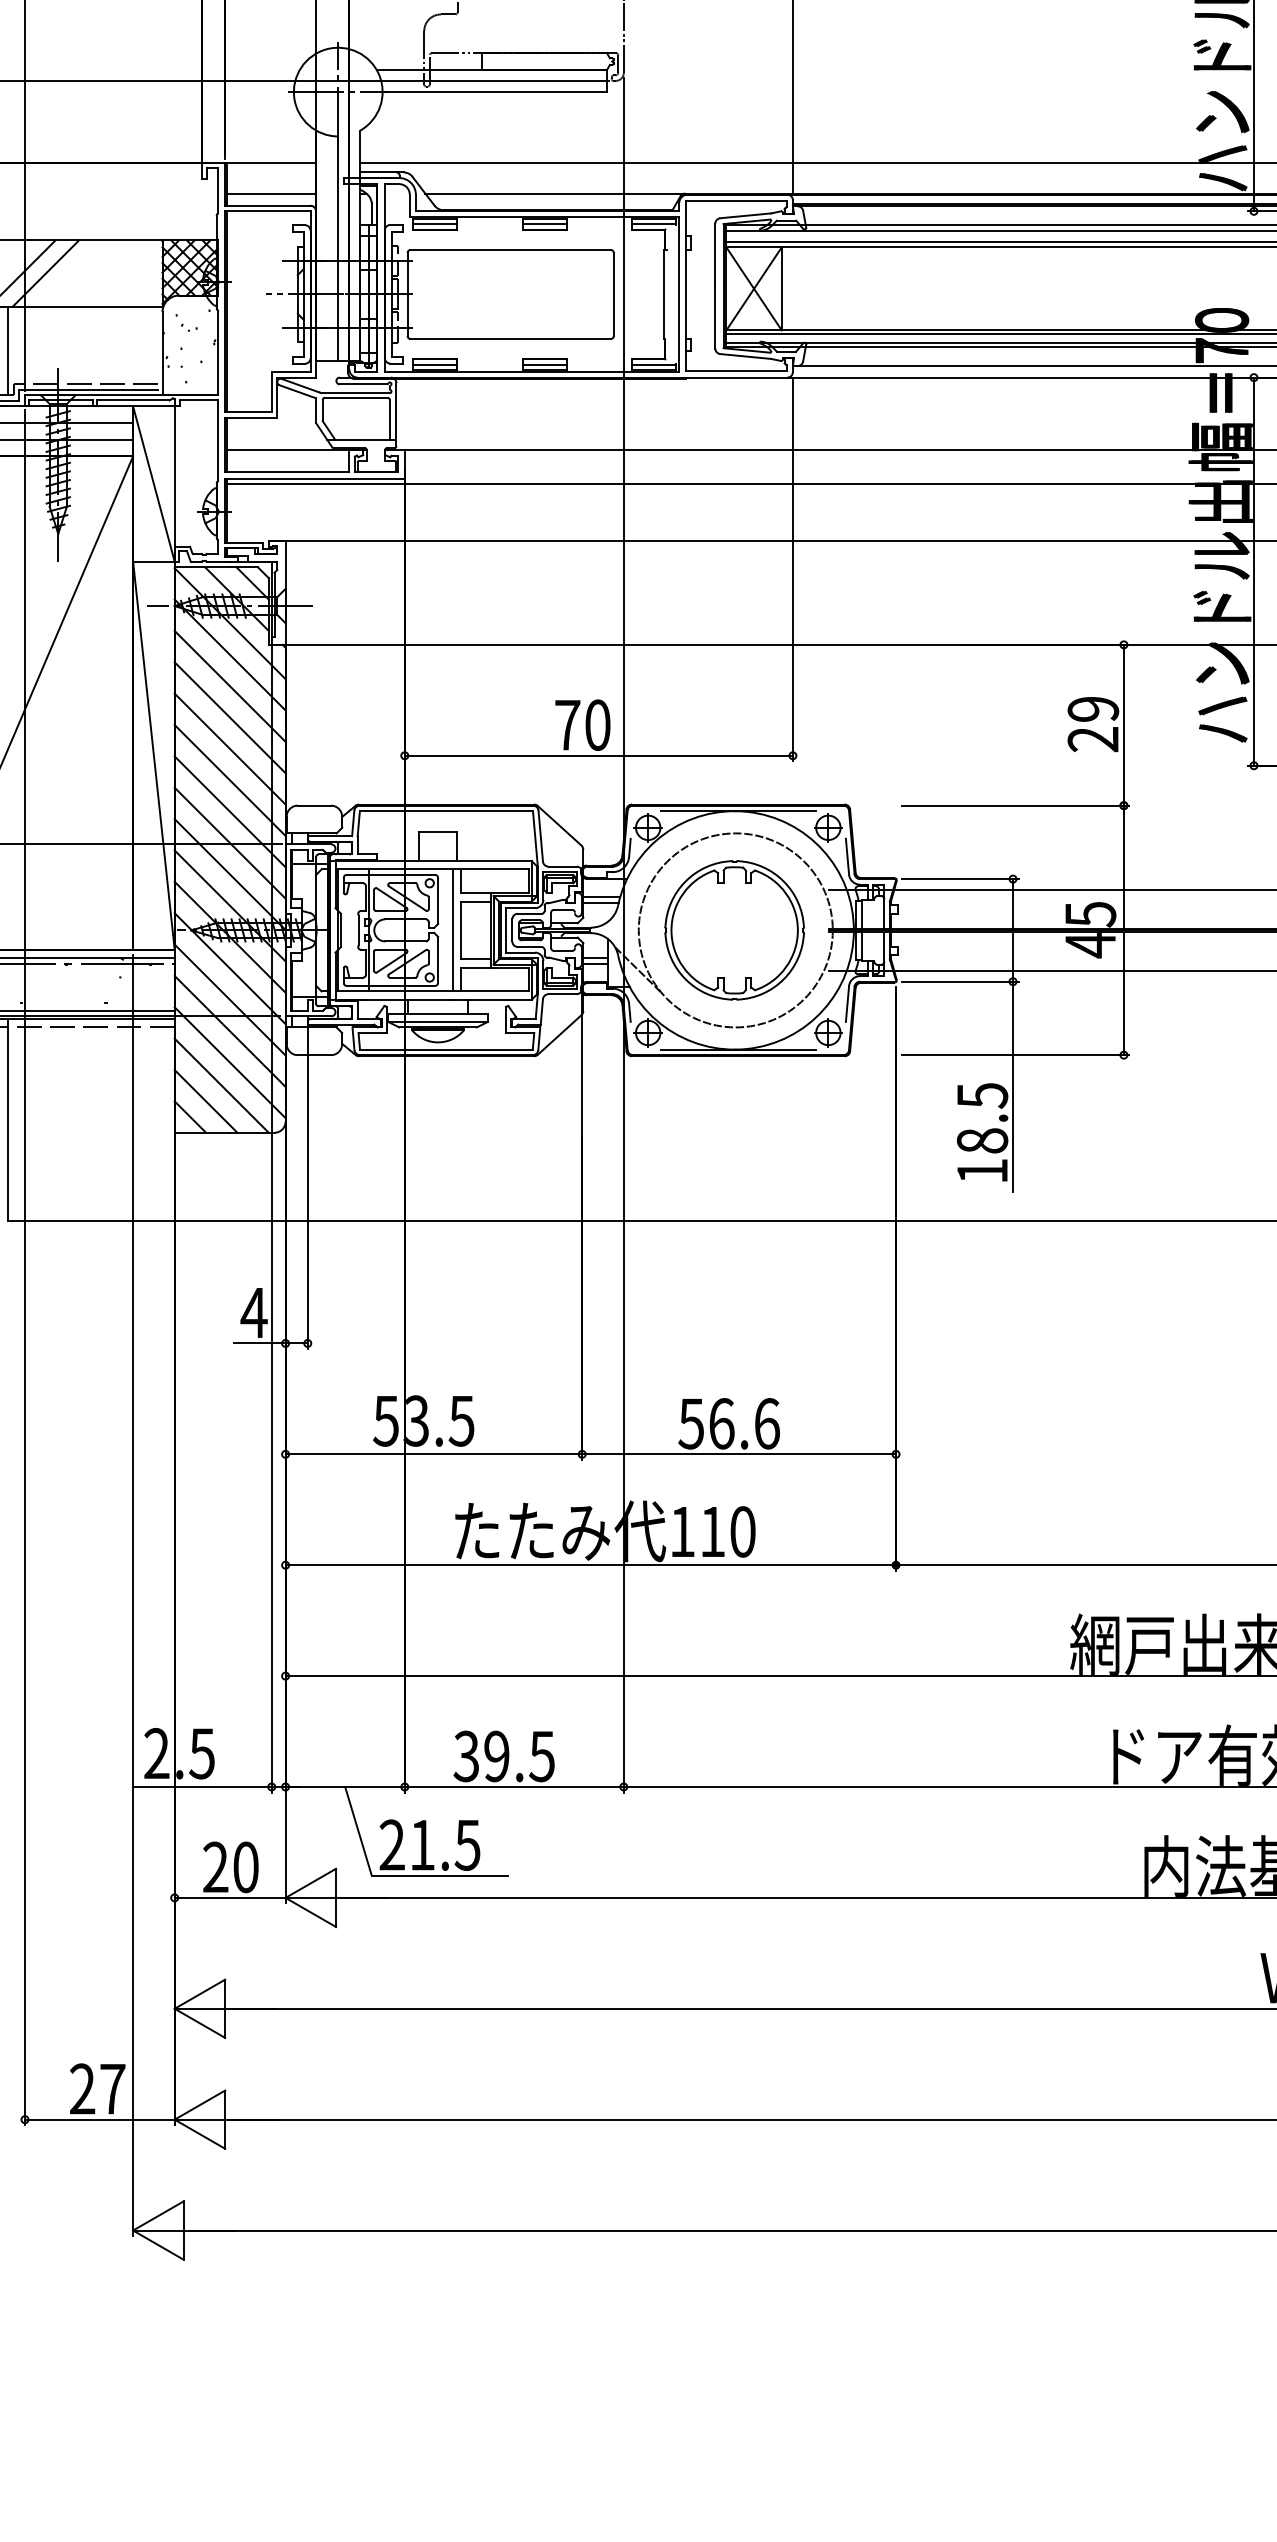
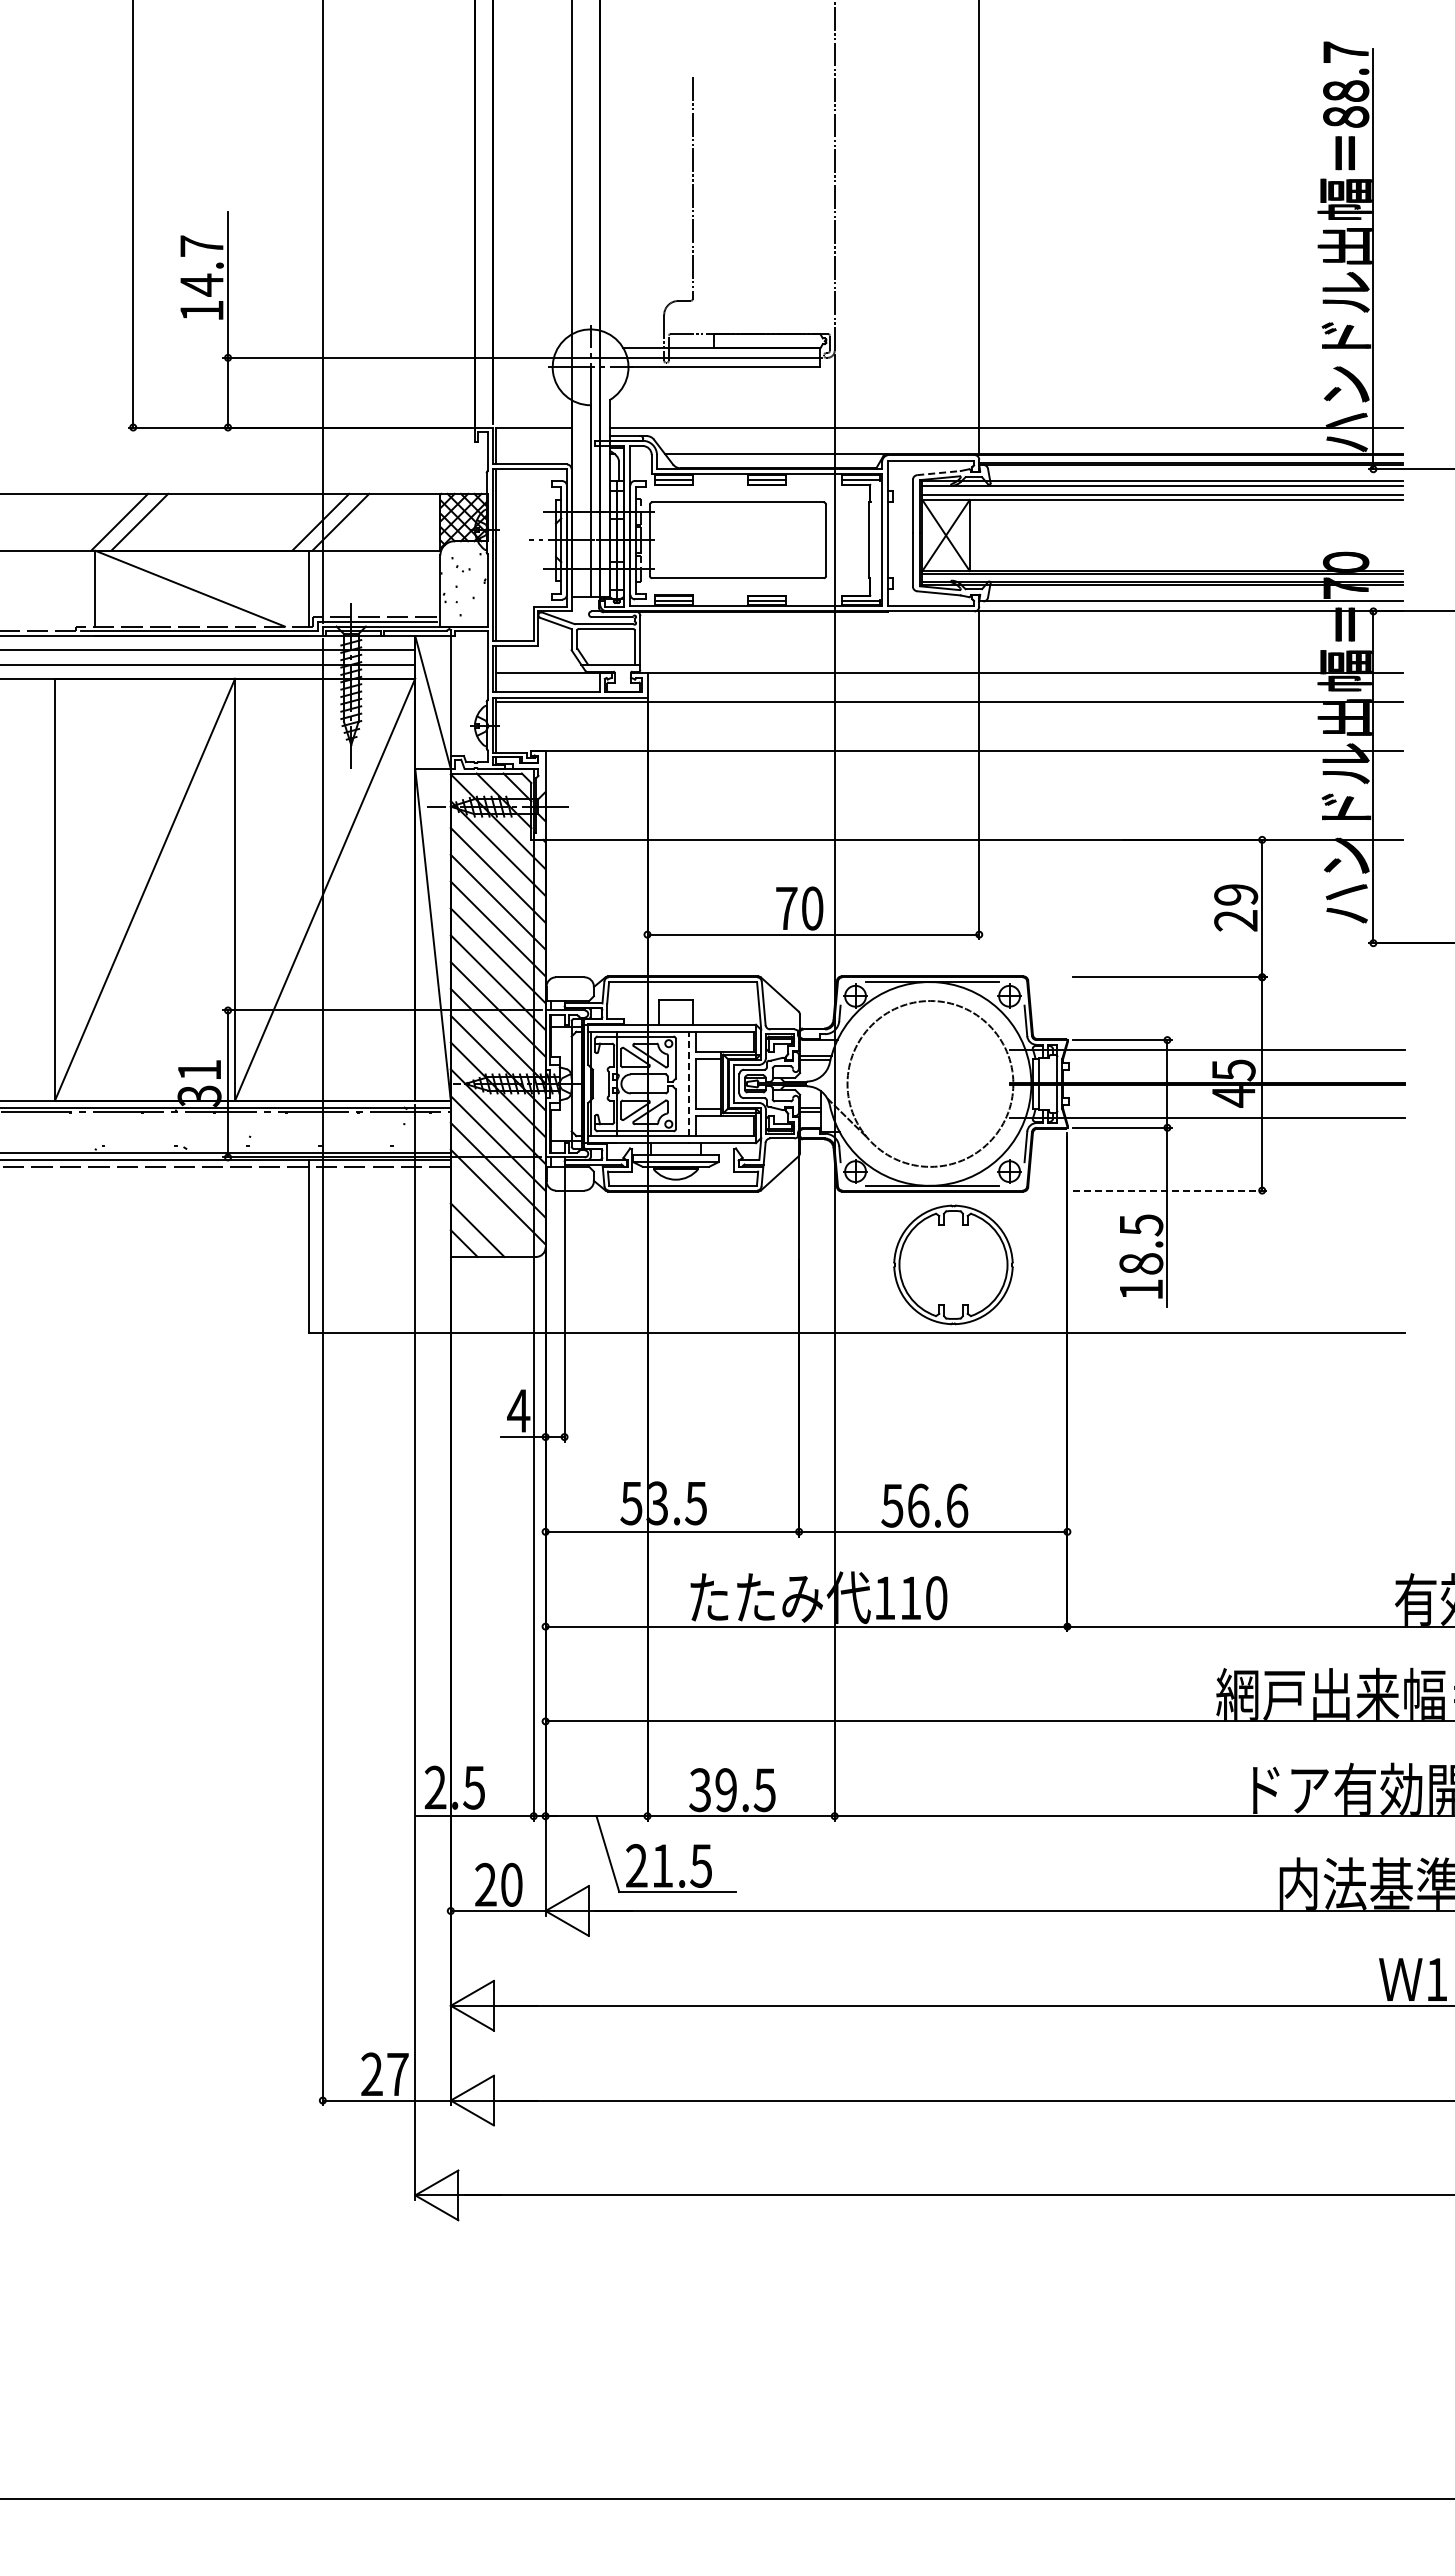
line: (271, 194) -> (533, 454), removed
line: (746, 216) -> (939, 473), solid -> dashed
line: (452, 929) -> (688, 1083), solid -> dashed
part: (734, 929) -> (953, 1264), moved
line: (1016, 1055) -> (1170, 1190), solid -> dashed
line: (221, 1085) -> (490, 1216), removed

